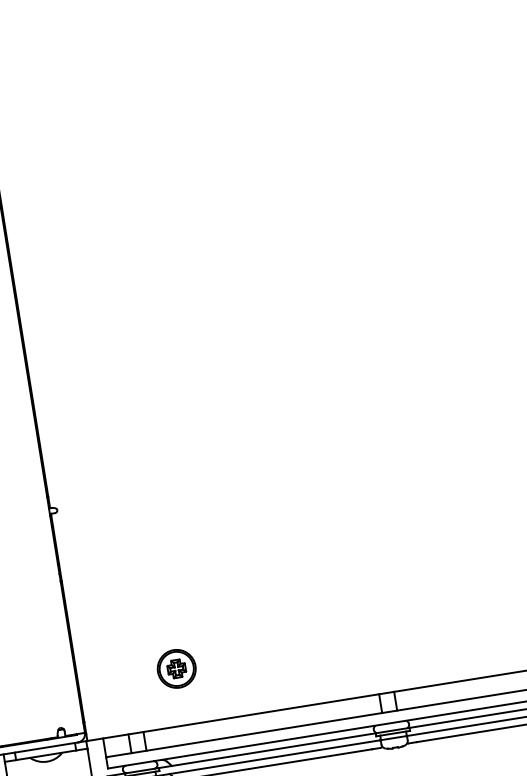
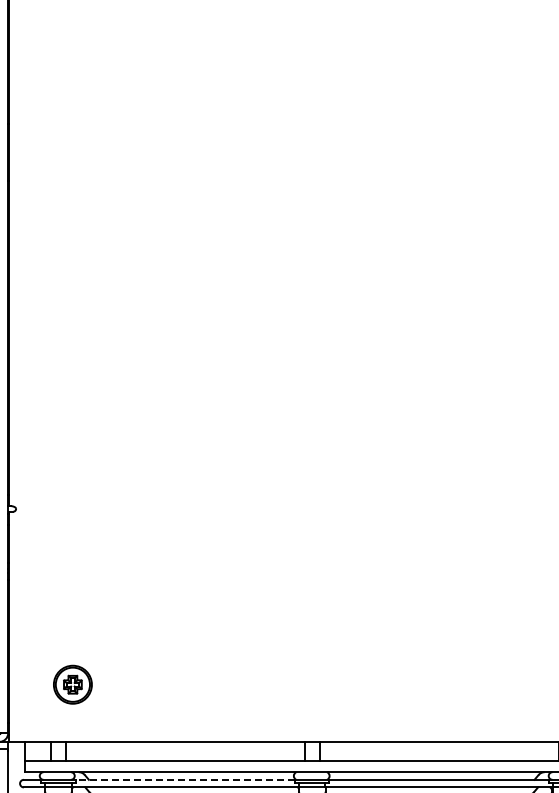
part: (176, 668) -> (72, 684), moved
line: (267, 750) -> (185, 779), solid -> dashed

